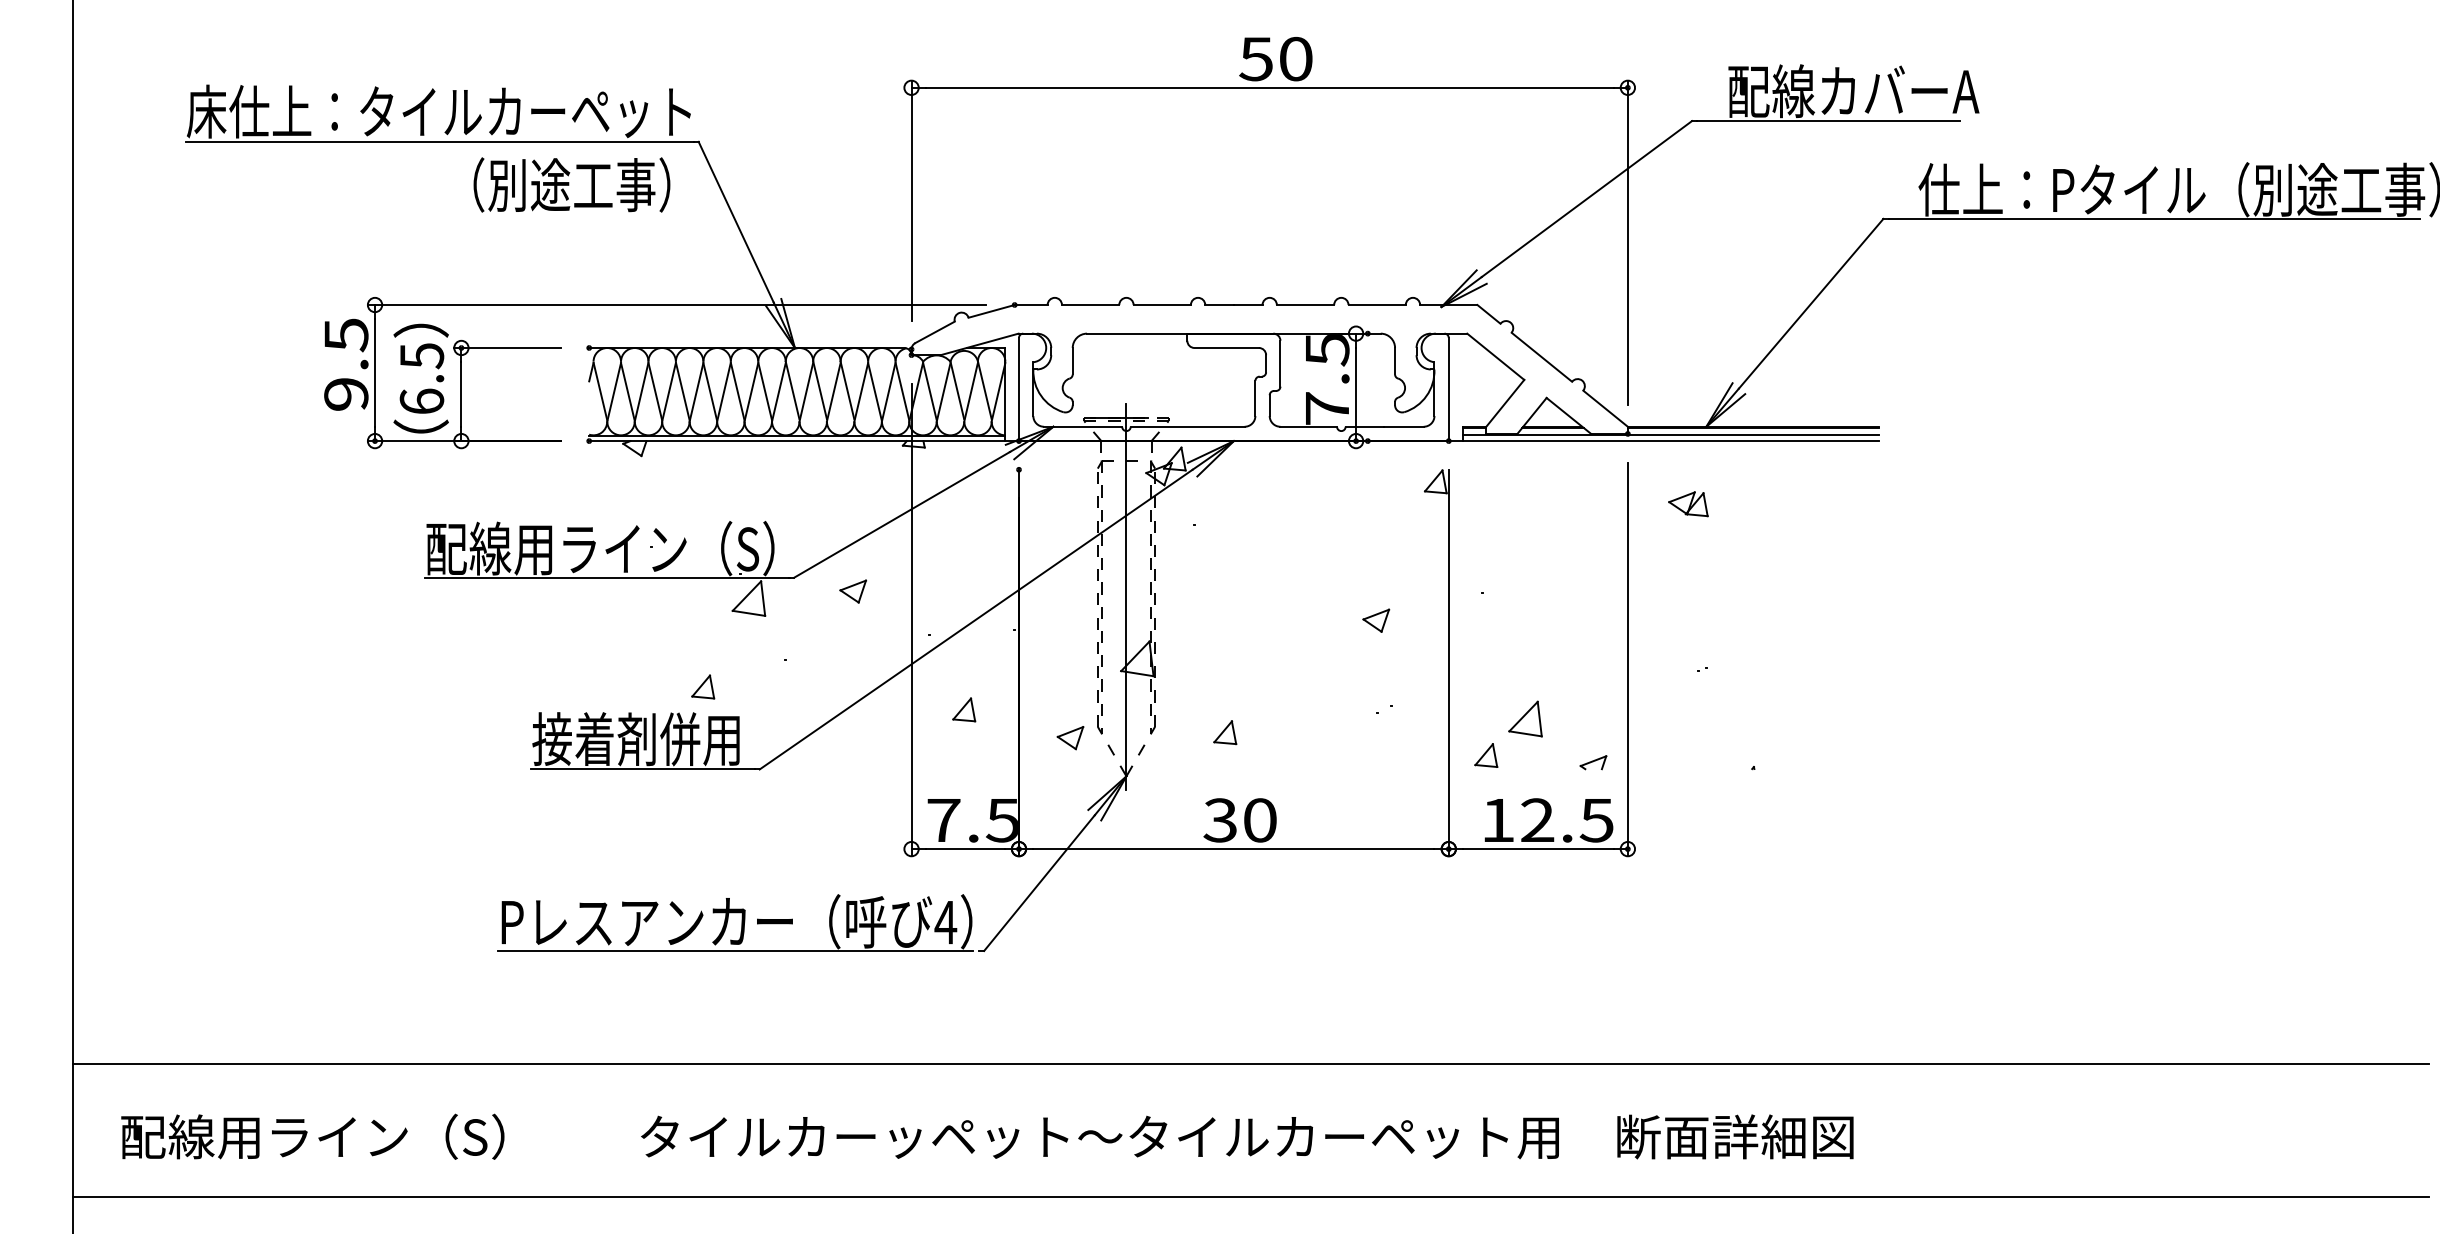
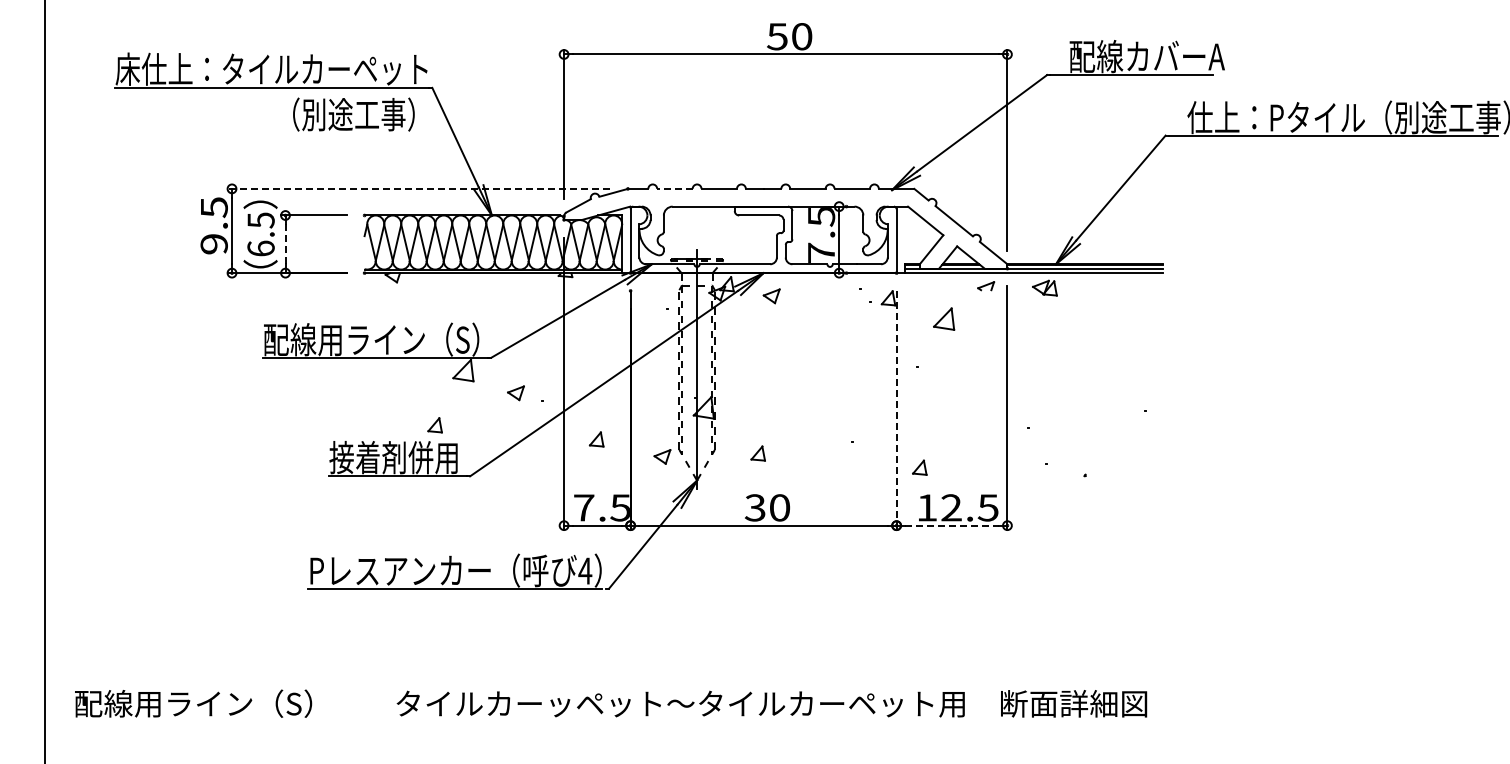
line: (676, 304) -> (418, 188), solid -> dashed
line: (1089, 304) -> (674, 188), solid -> dashed
line: (461, 394) -> (285, 244), solid -> dashed
part: (1687, 503) -> (1044, 287), moved
part: (852, 591) -> (515, 393), moved
part: (1375, 621) -> (771, 296), moved
line: (1448, 663) -> (896, 410), solid -> dashed
part: (1526, 717) -> (944, 318), moved
part: (1594, 763) -> (986, 286), moved
line: (1539, 848) -> (952, 525), solid -> dashed
line: (1251, 1063) -> (774, 658), removed
line: (1251, 1197) -> (774, 741), removed

